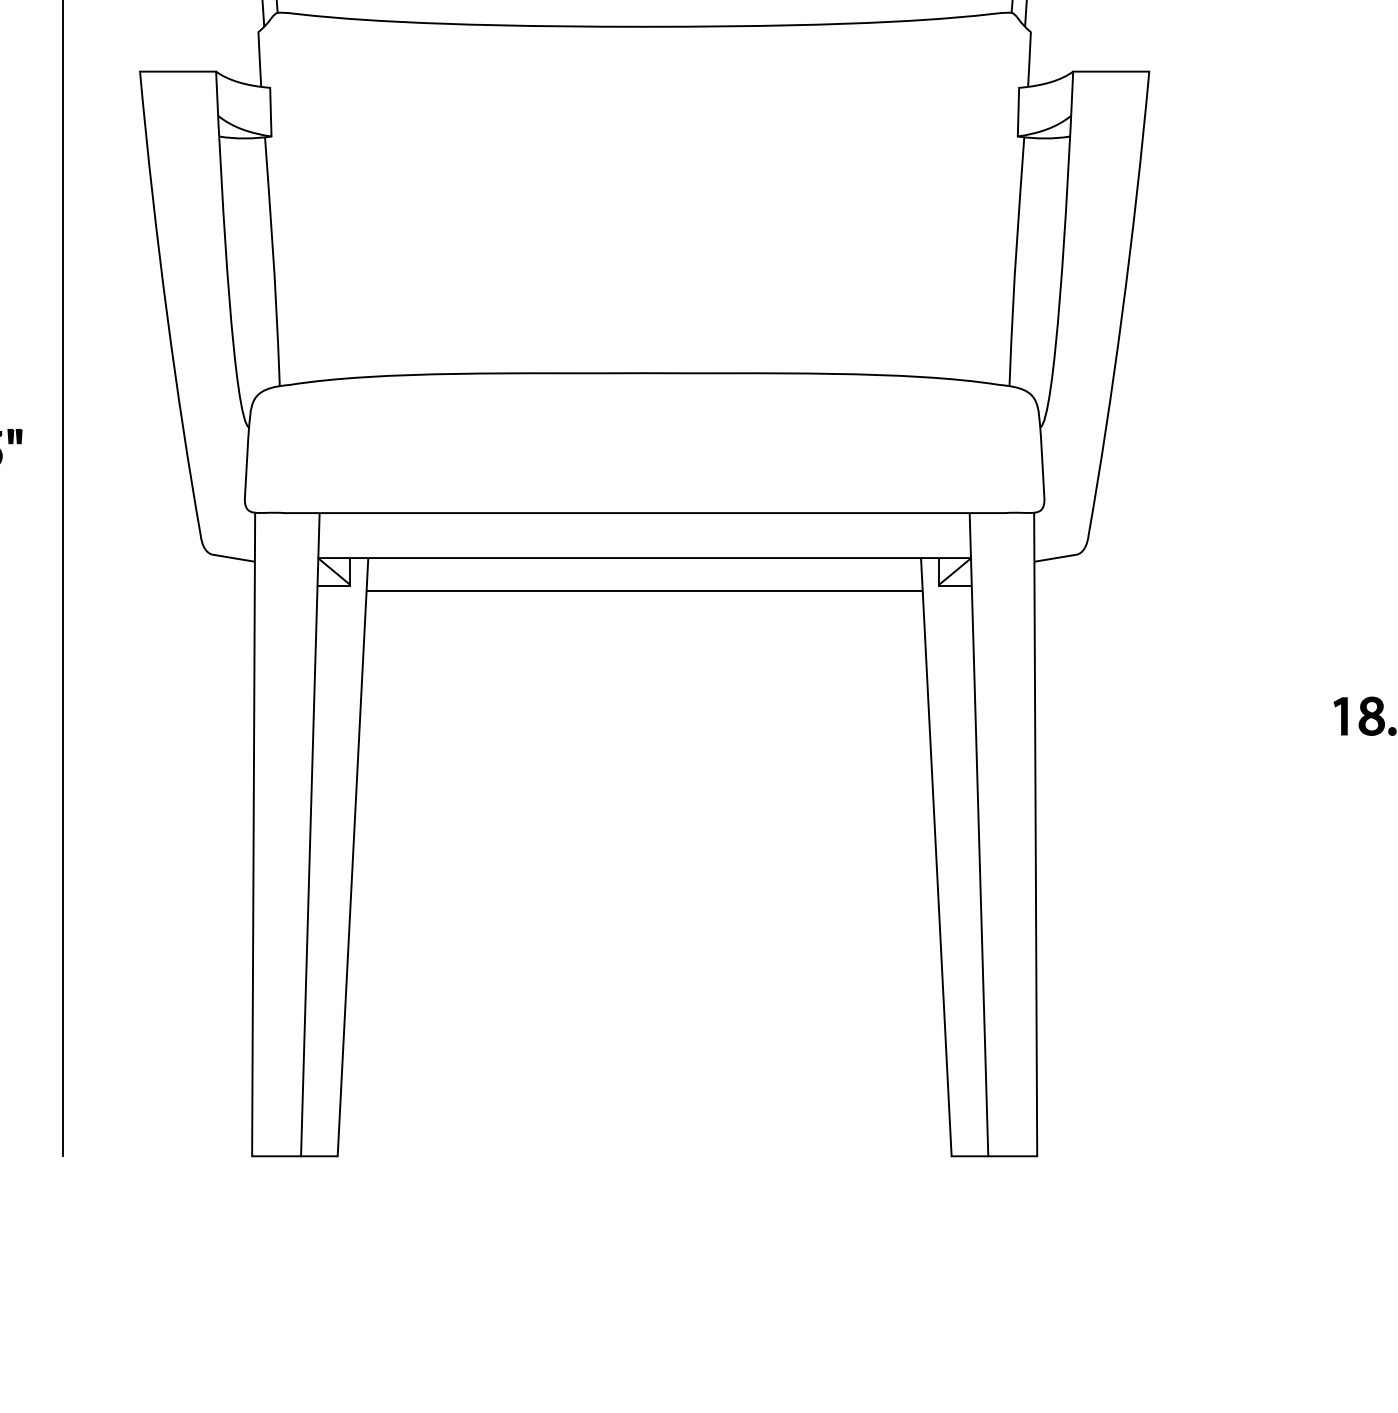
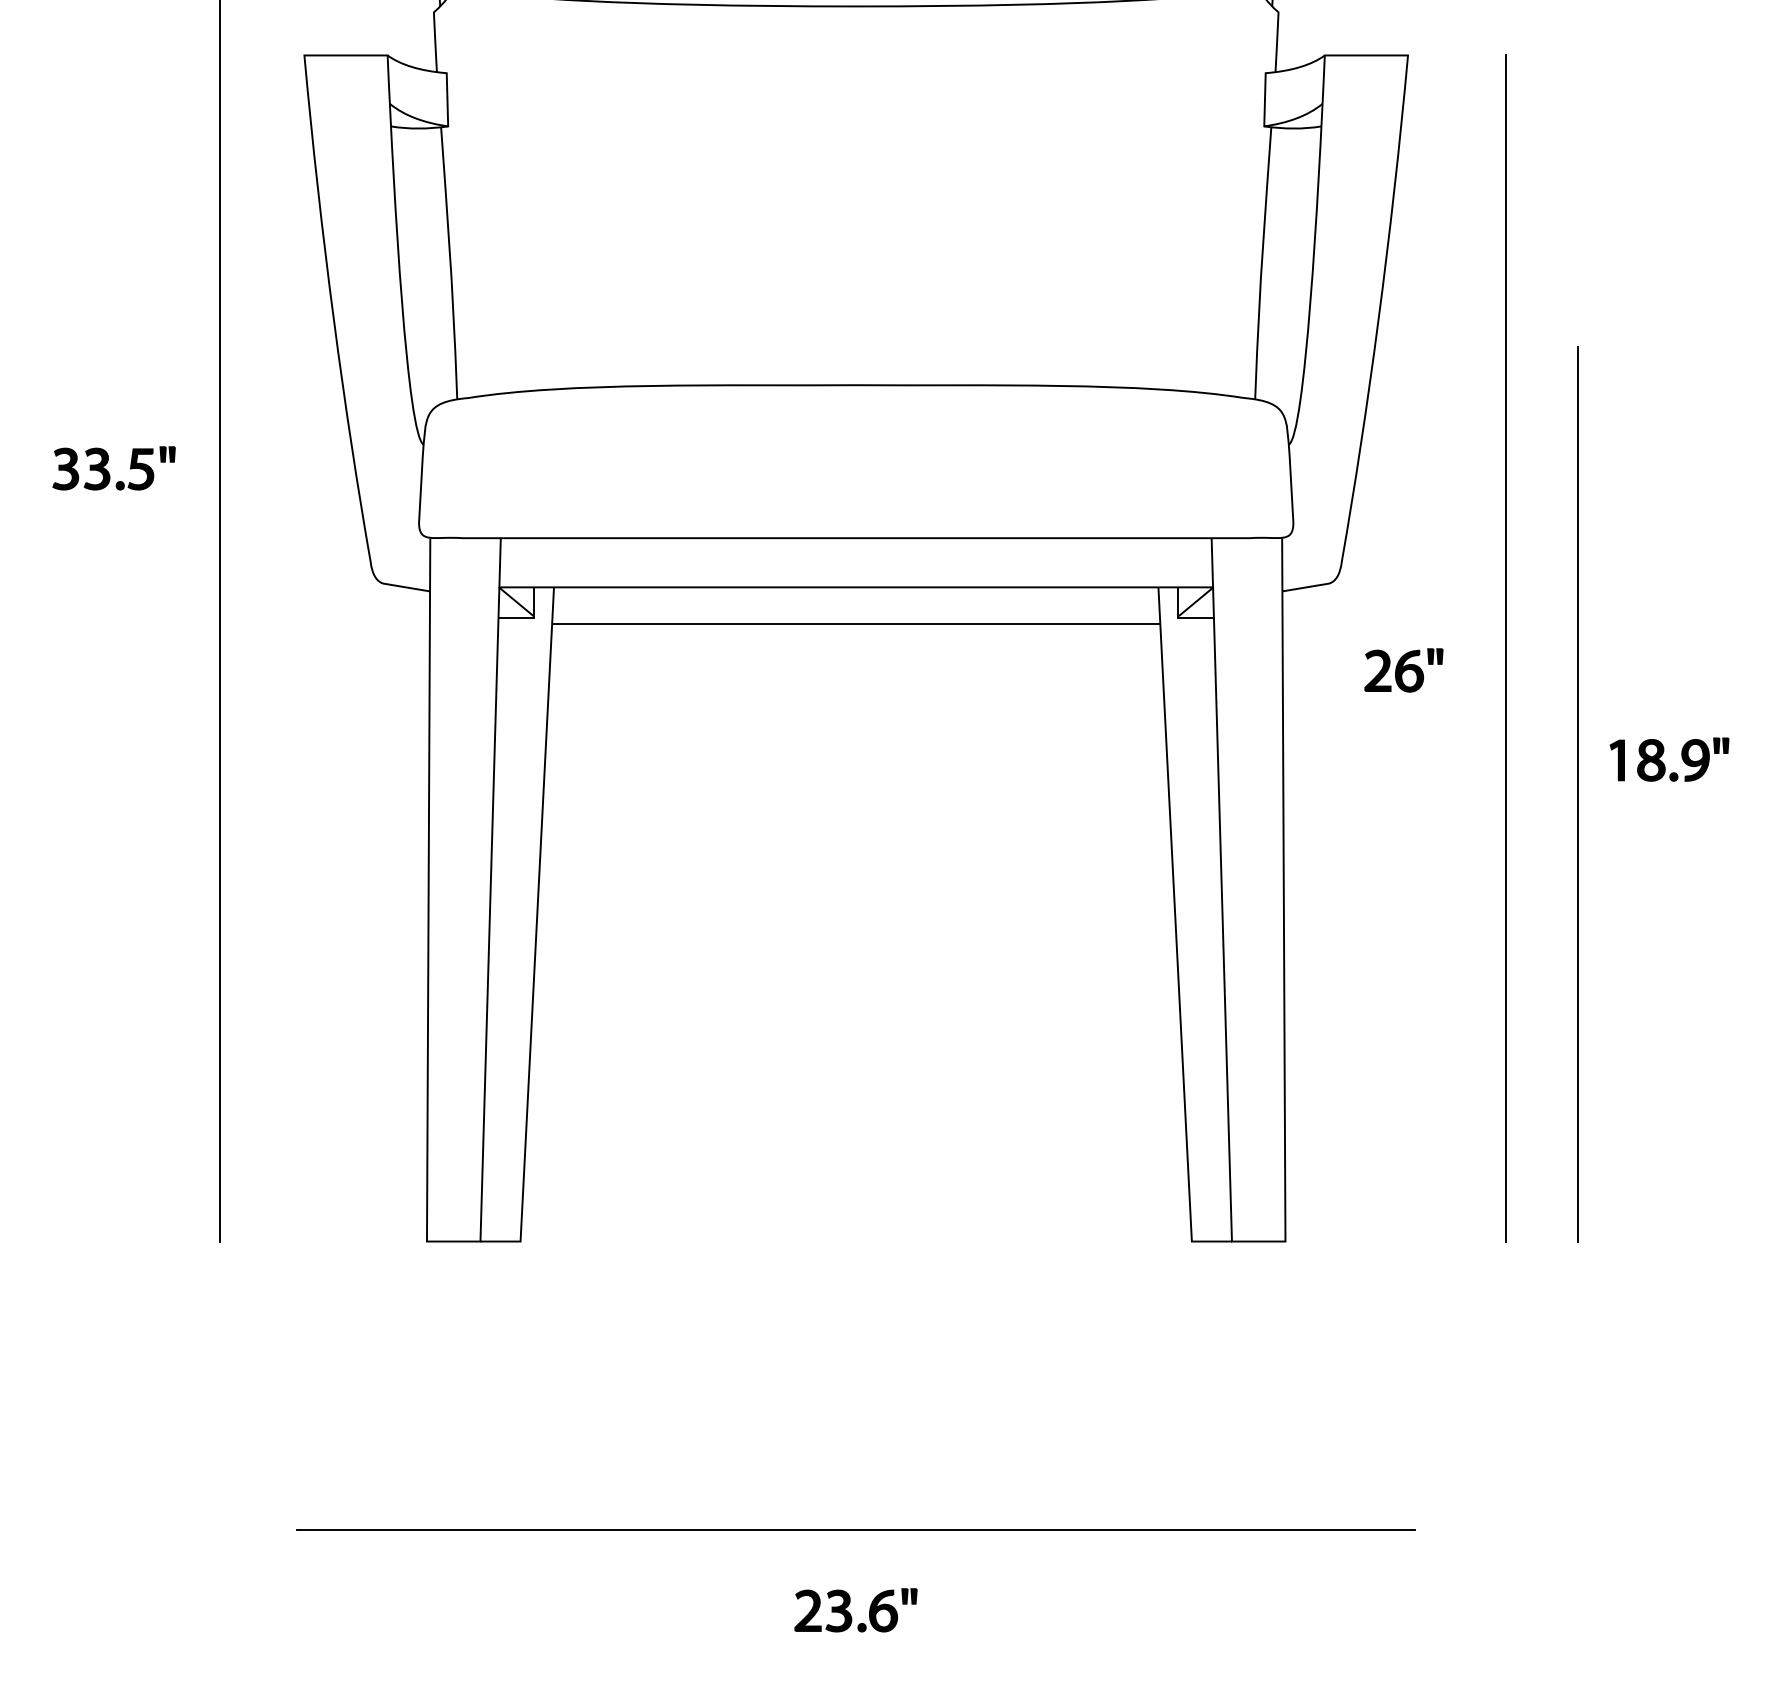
line: (1239, 613) -> (1506, 647), added
part: (1145, 634) -> (1403, 670), added
line: (1305, 747) -> (1578, 794), added

